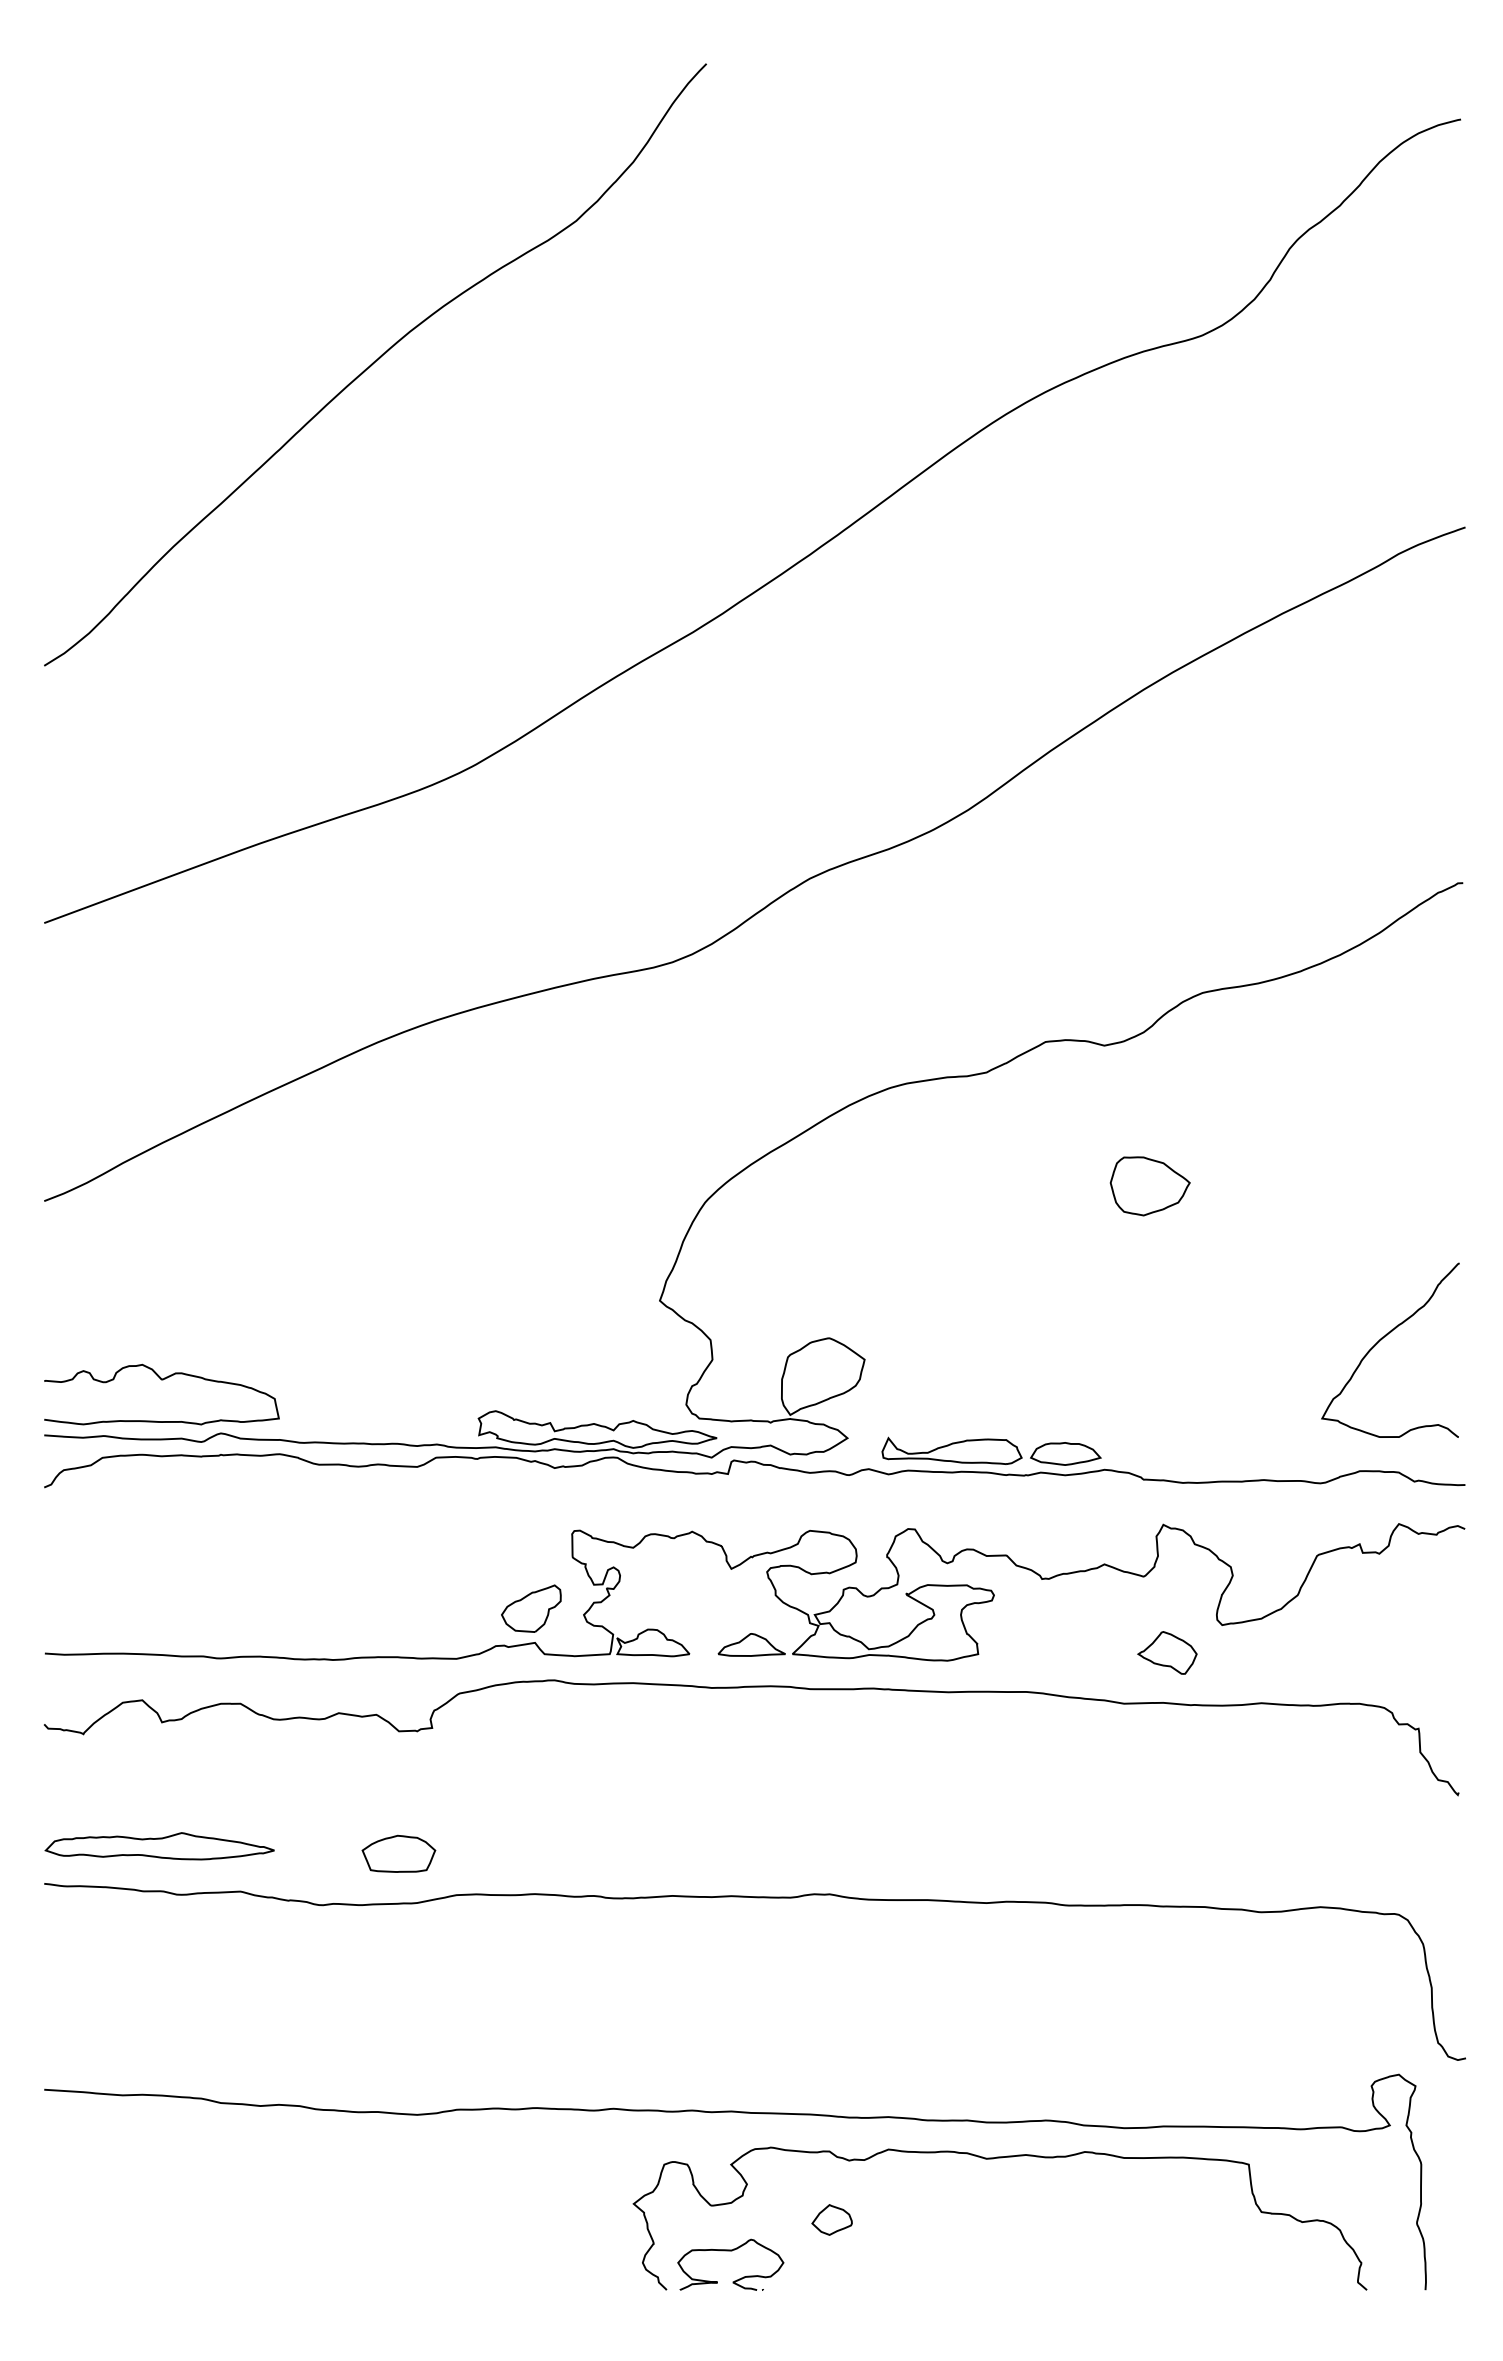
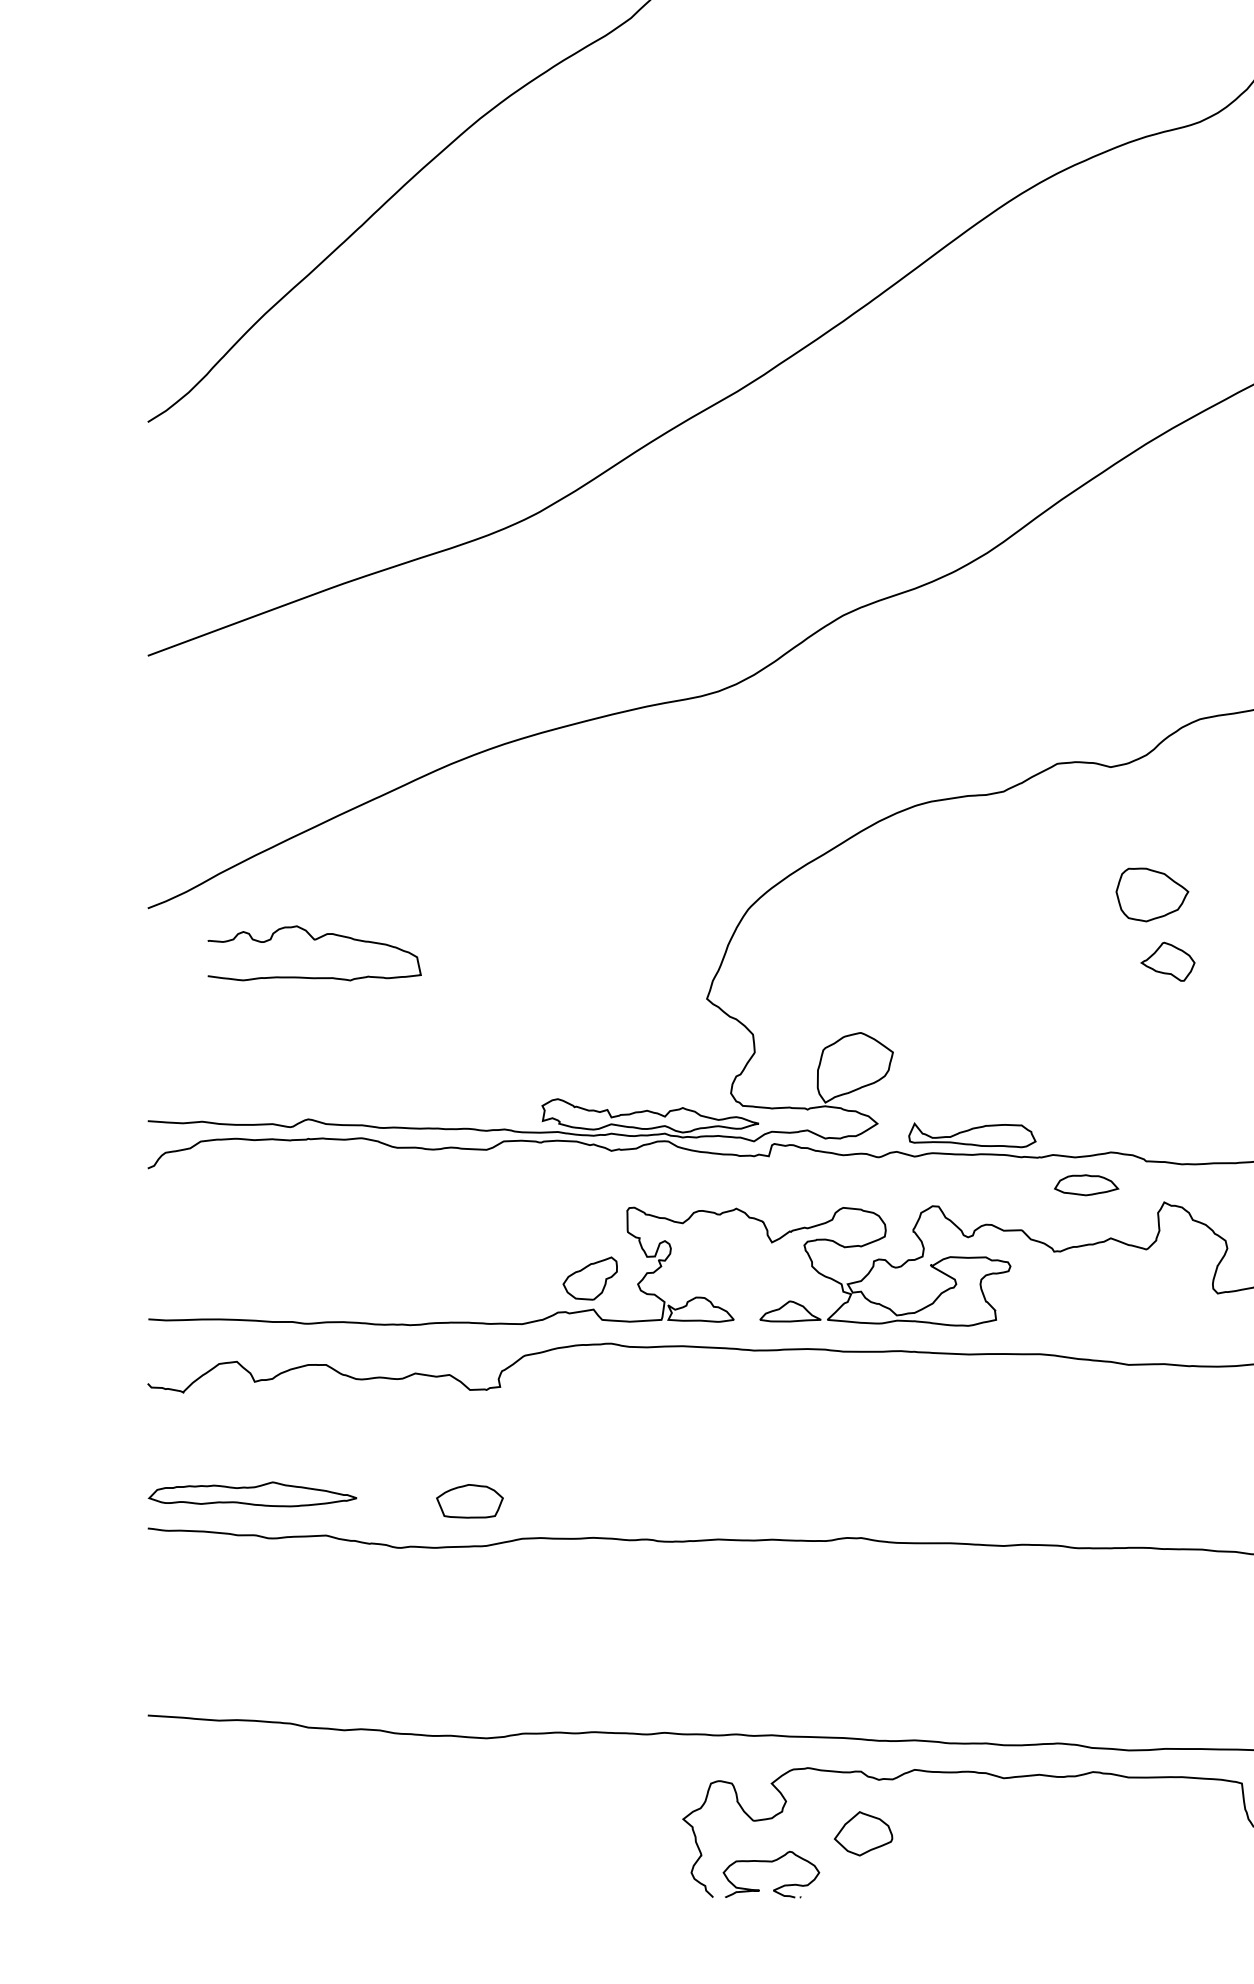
curve: (161, 1380) -> (314, 940), moved
part: (1065, 1453) -> (1086, 1184), moved
part: (1167, 1652) -> (1168, 961), moved
part: (831, 2219) -> (862, 1833), size x1.6

